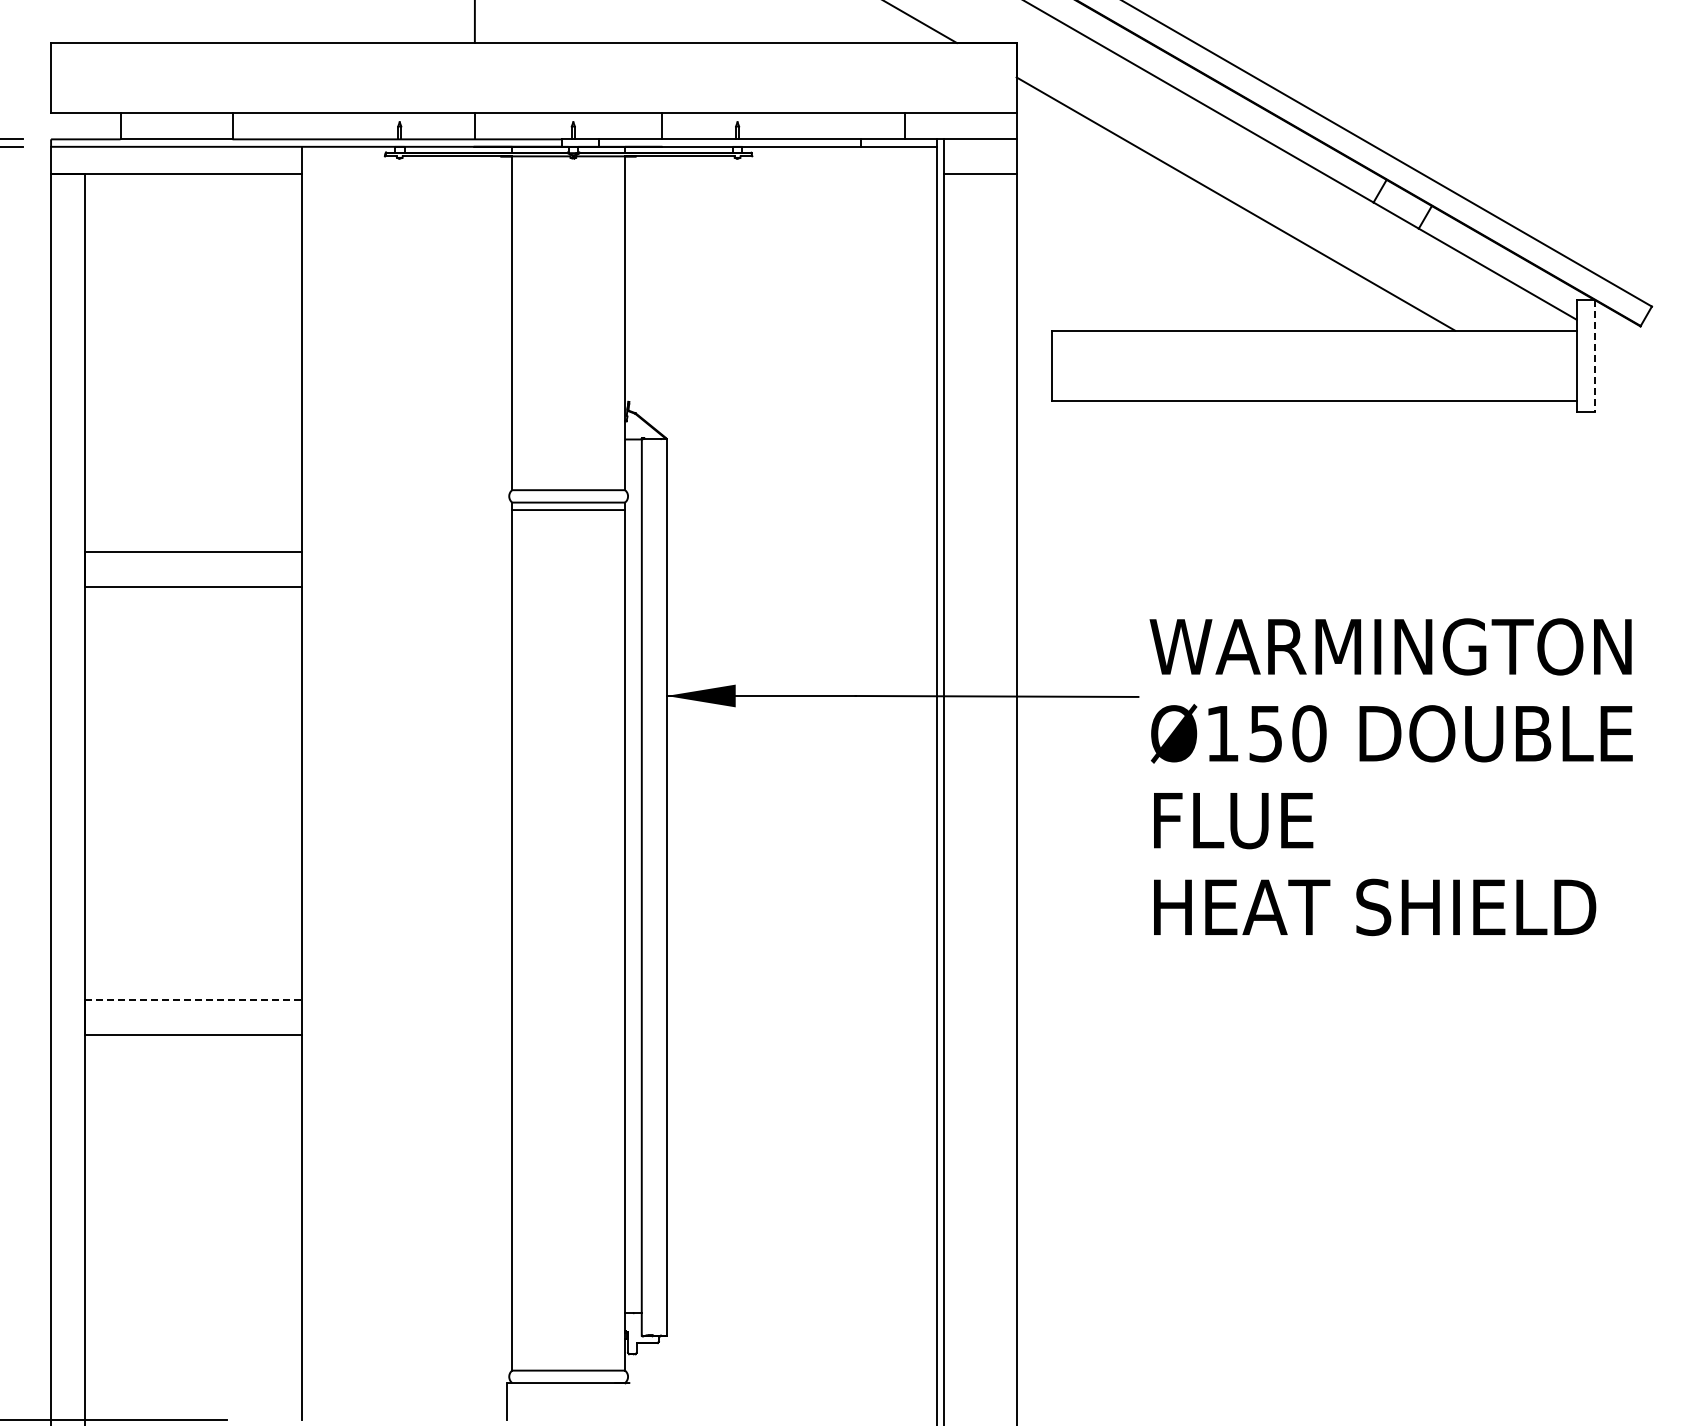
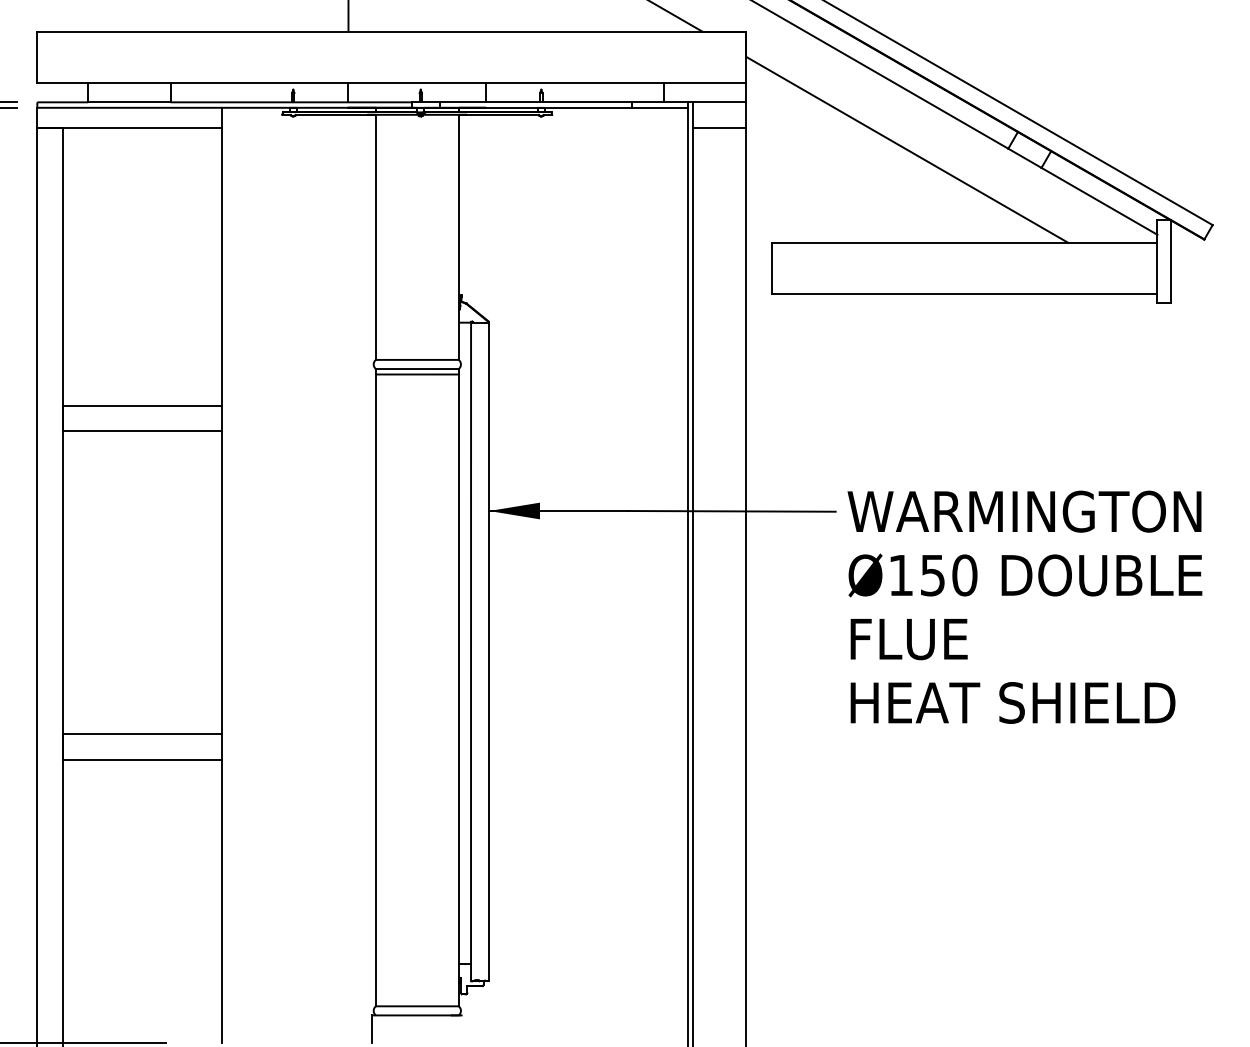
line: (1595, 356) -> (1171, 261), dashed -> solid
text: (1390, 777) -> (1024, 607), moved
line: (194, 1000) -> (142, 734), dashed -> solid

